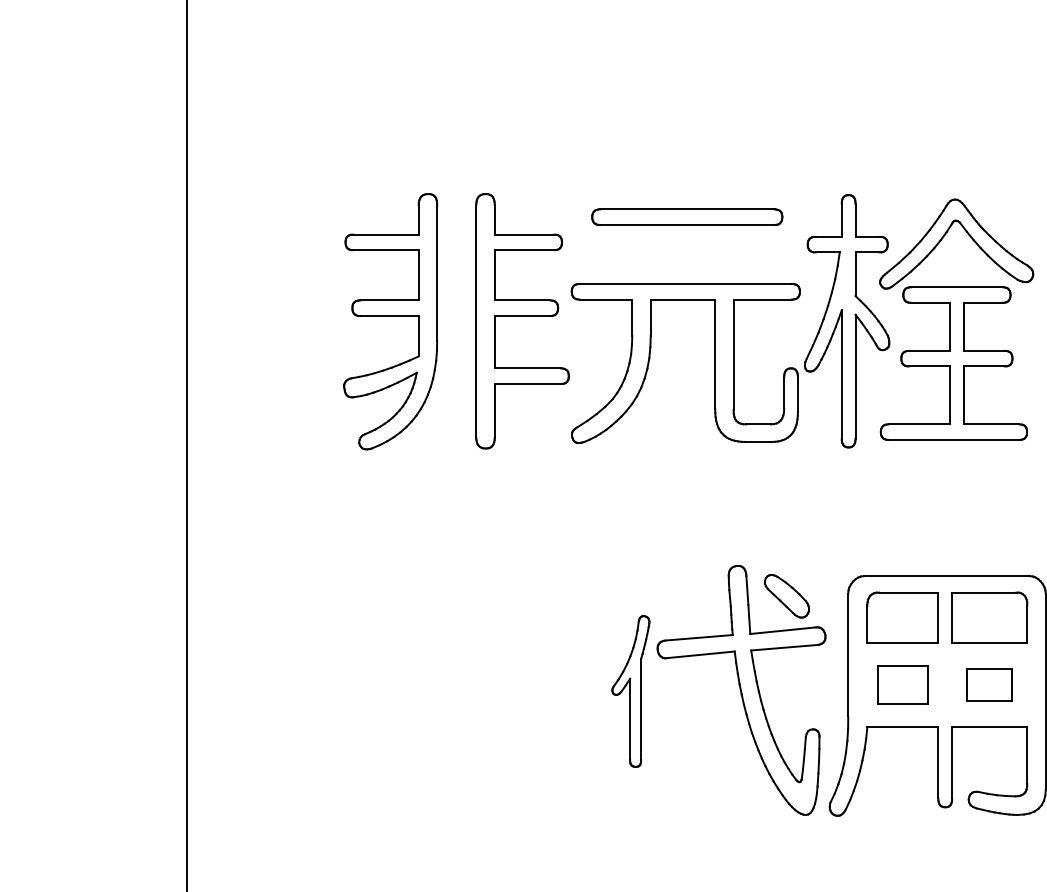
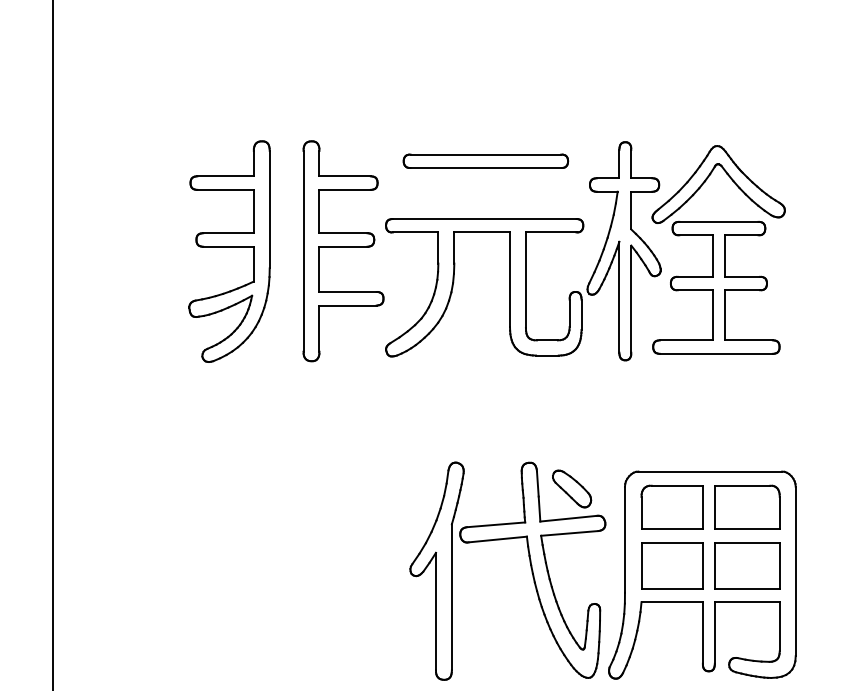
part: (902, 684) -> (671, 565), size x1.43
part: (989, 684) -> (747, 565), size x1.67
part: (630, 691) -> (436, 571), size x1.67

